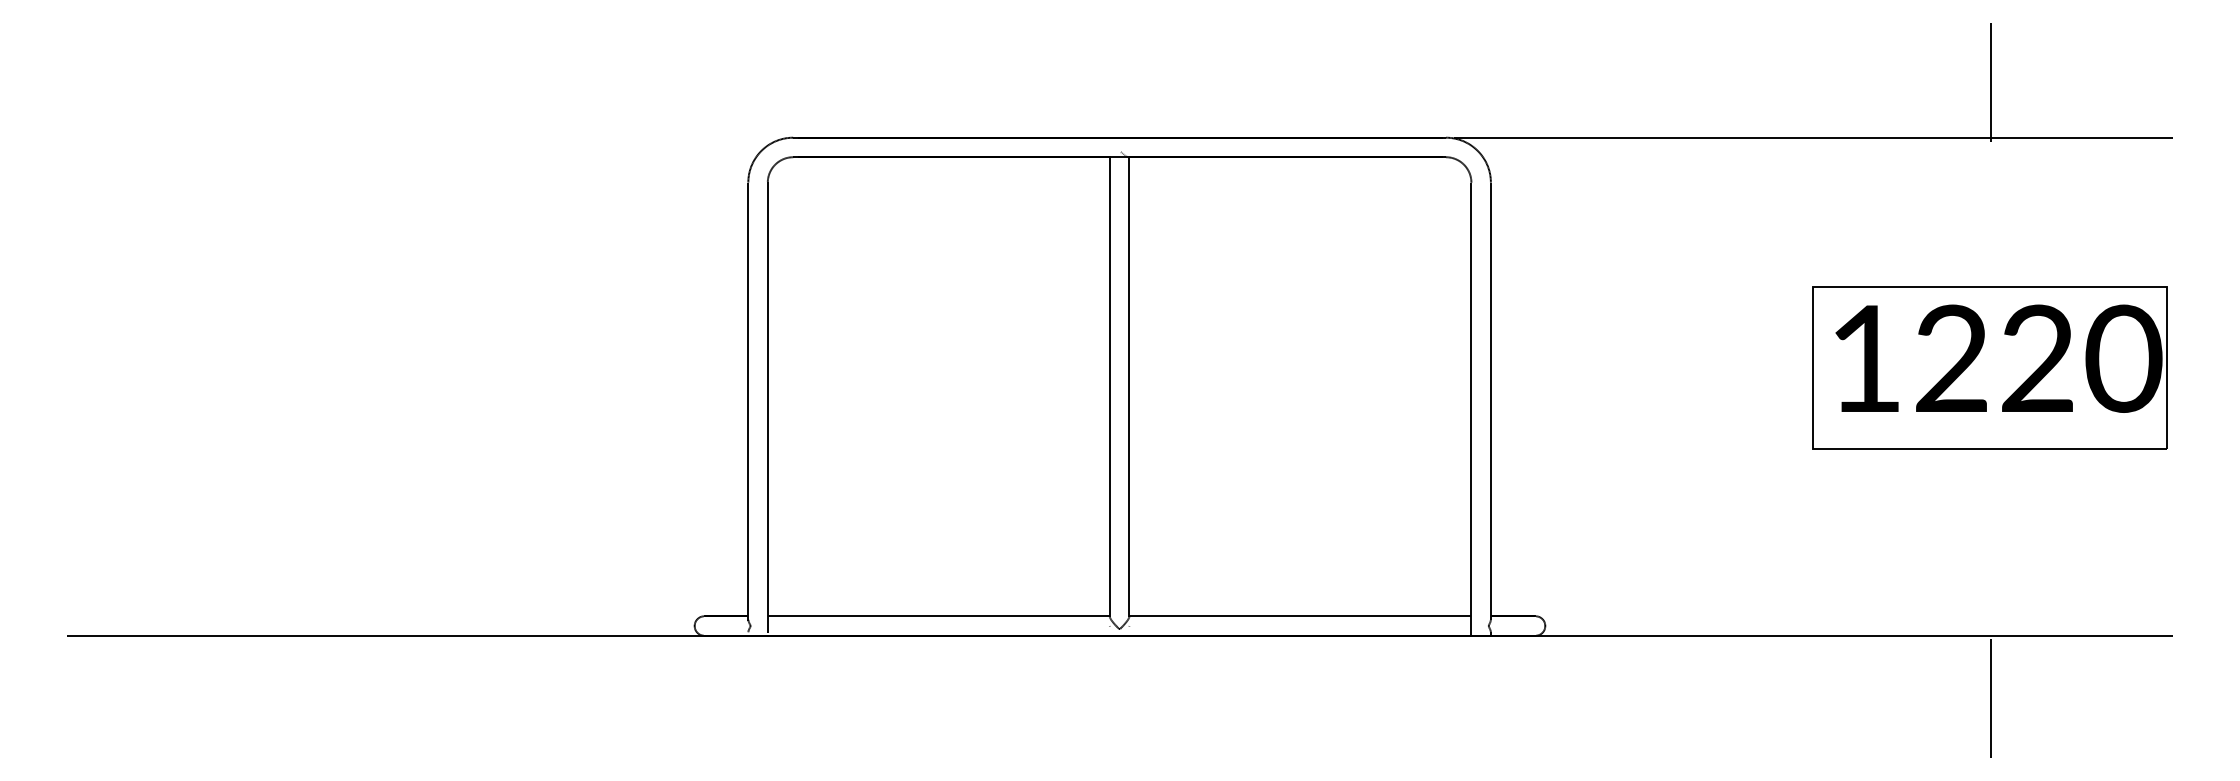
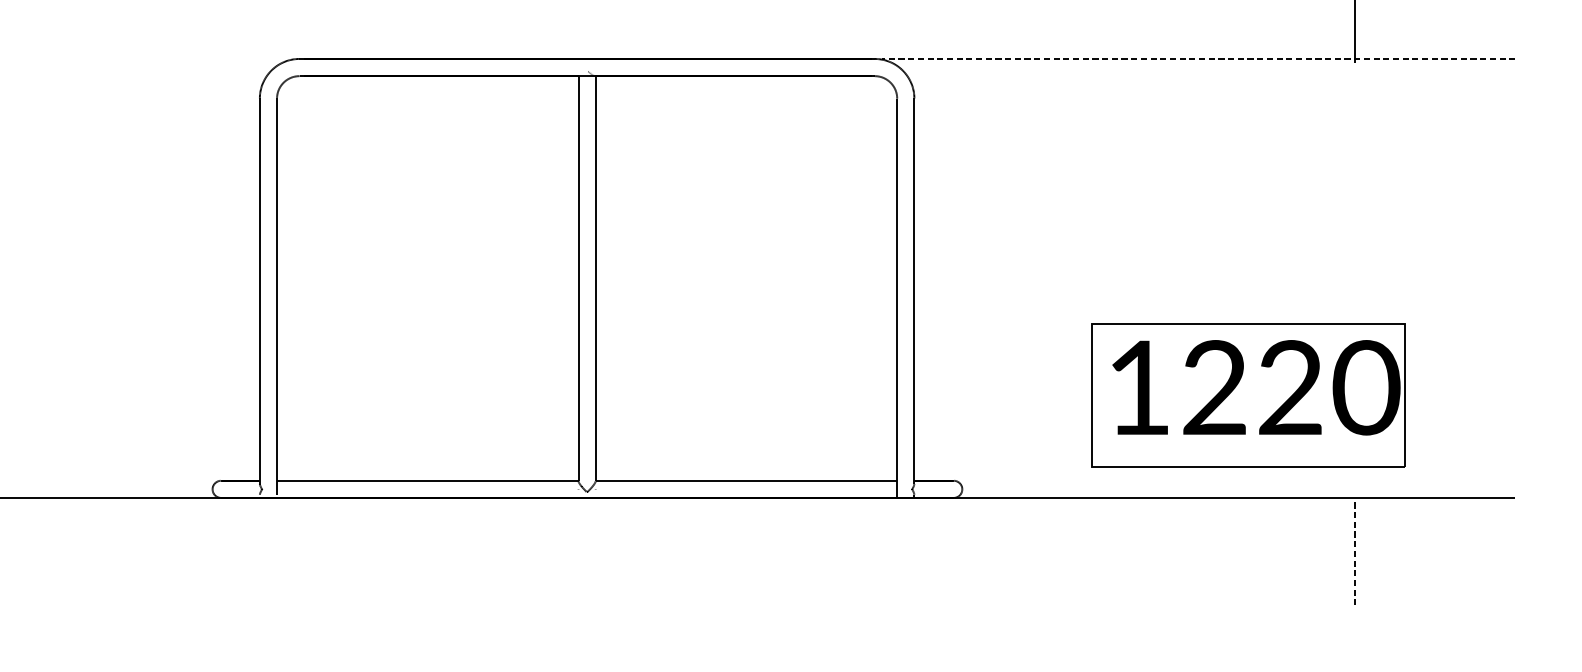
line: (1812, 137) -> (1197, 58), solid -> dashed
part: (1989, 367) -> (1248, 395), moved
line: (1991, 698) -> (1355, 553), solid -> dashed

